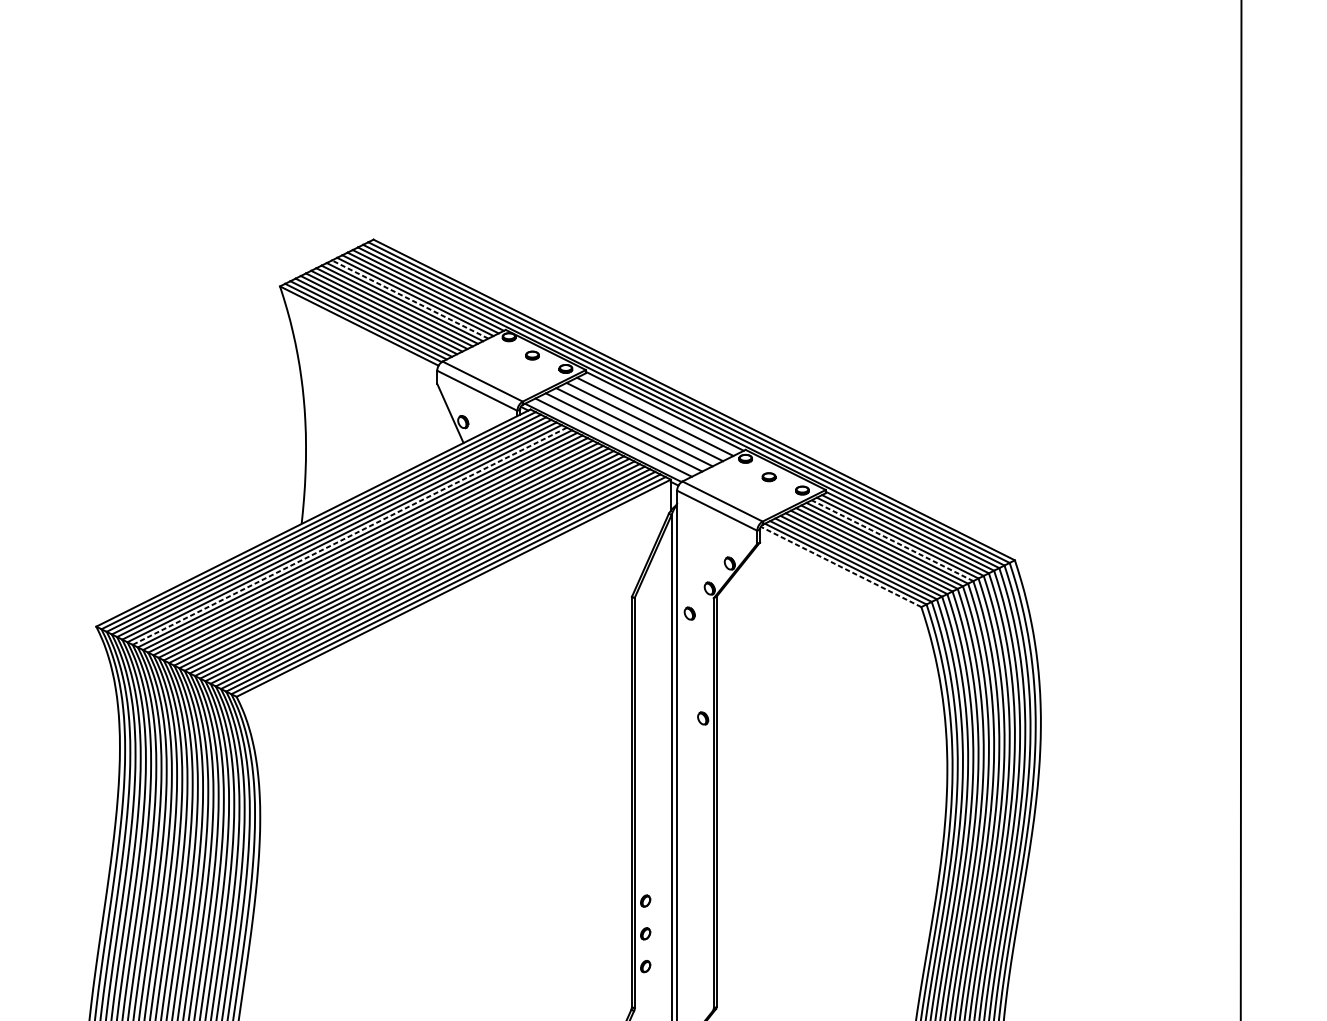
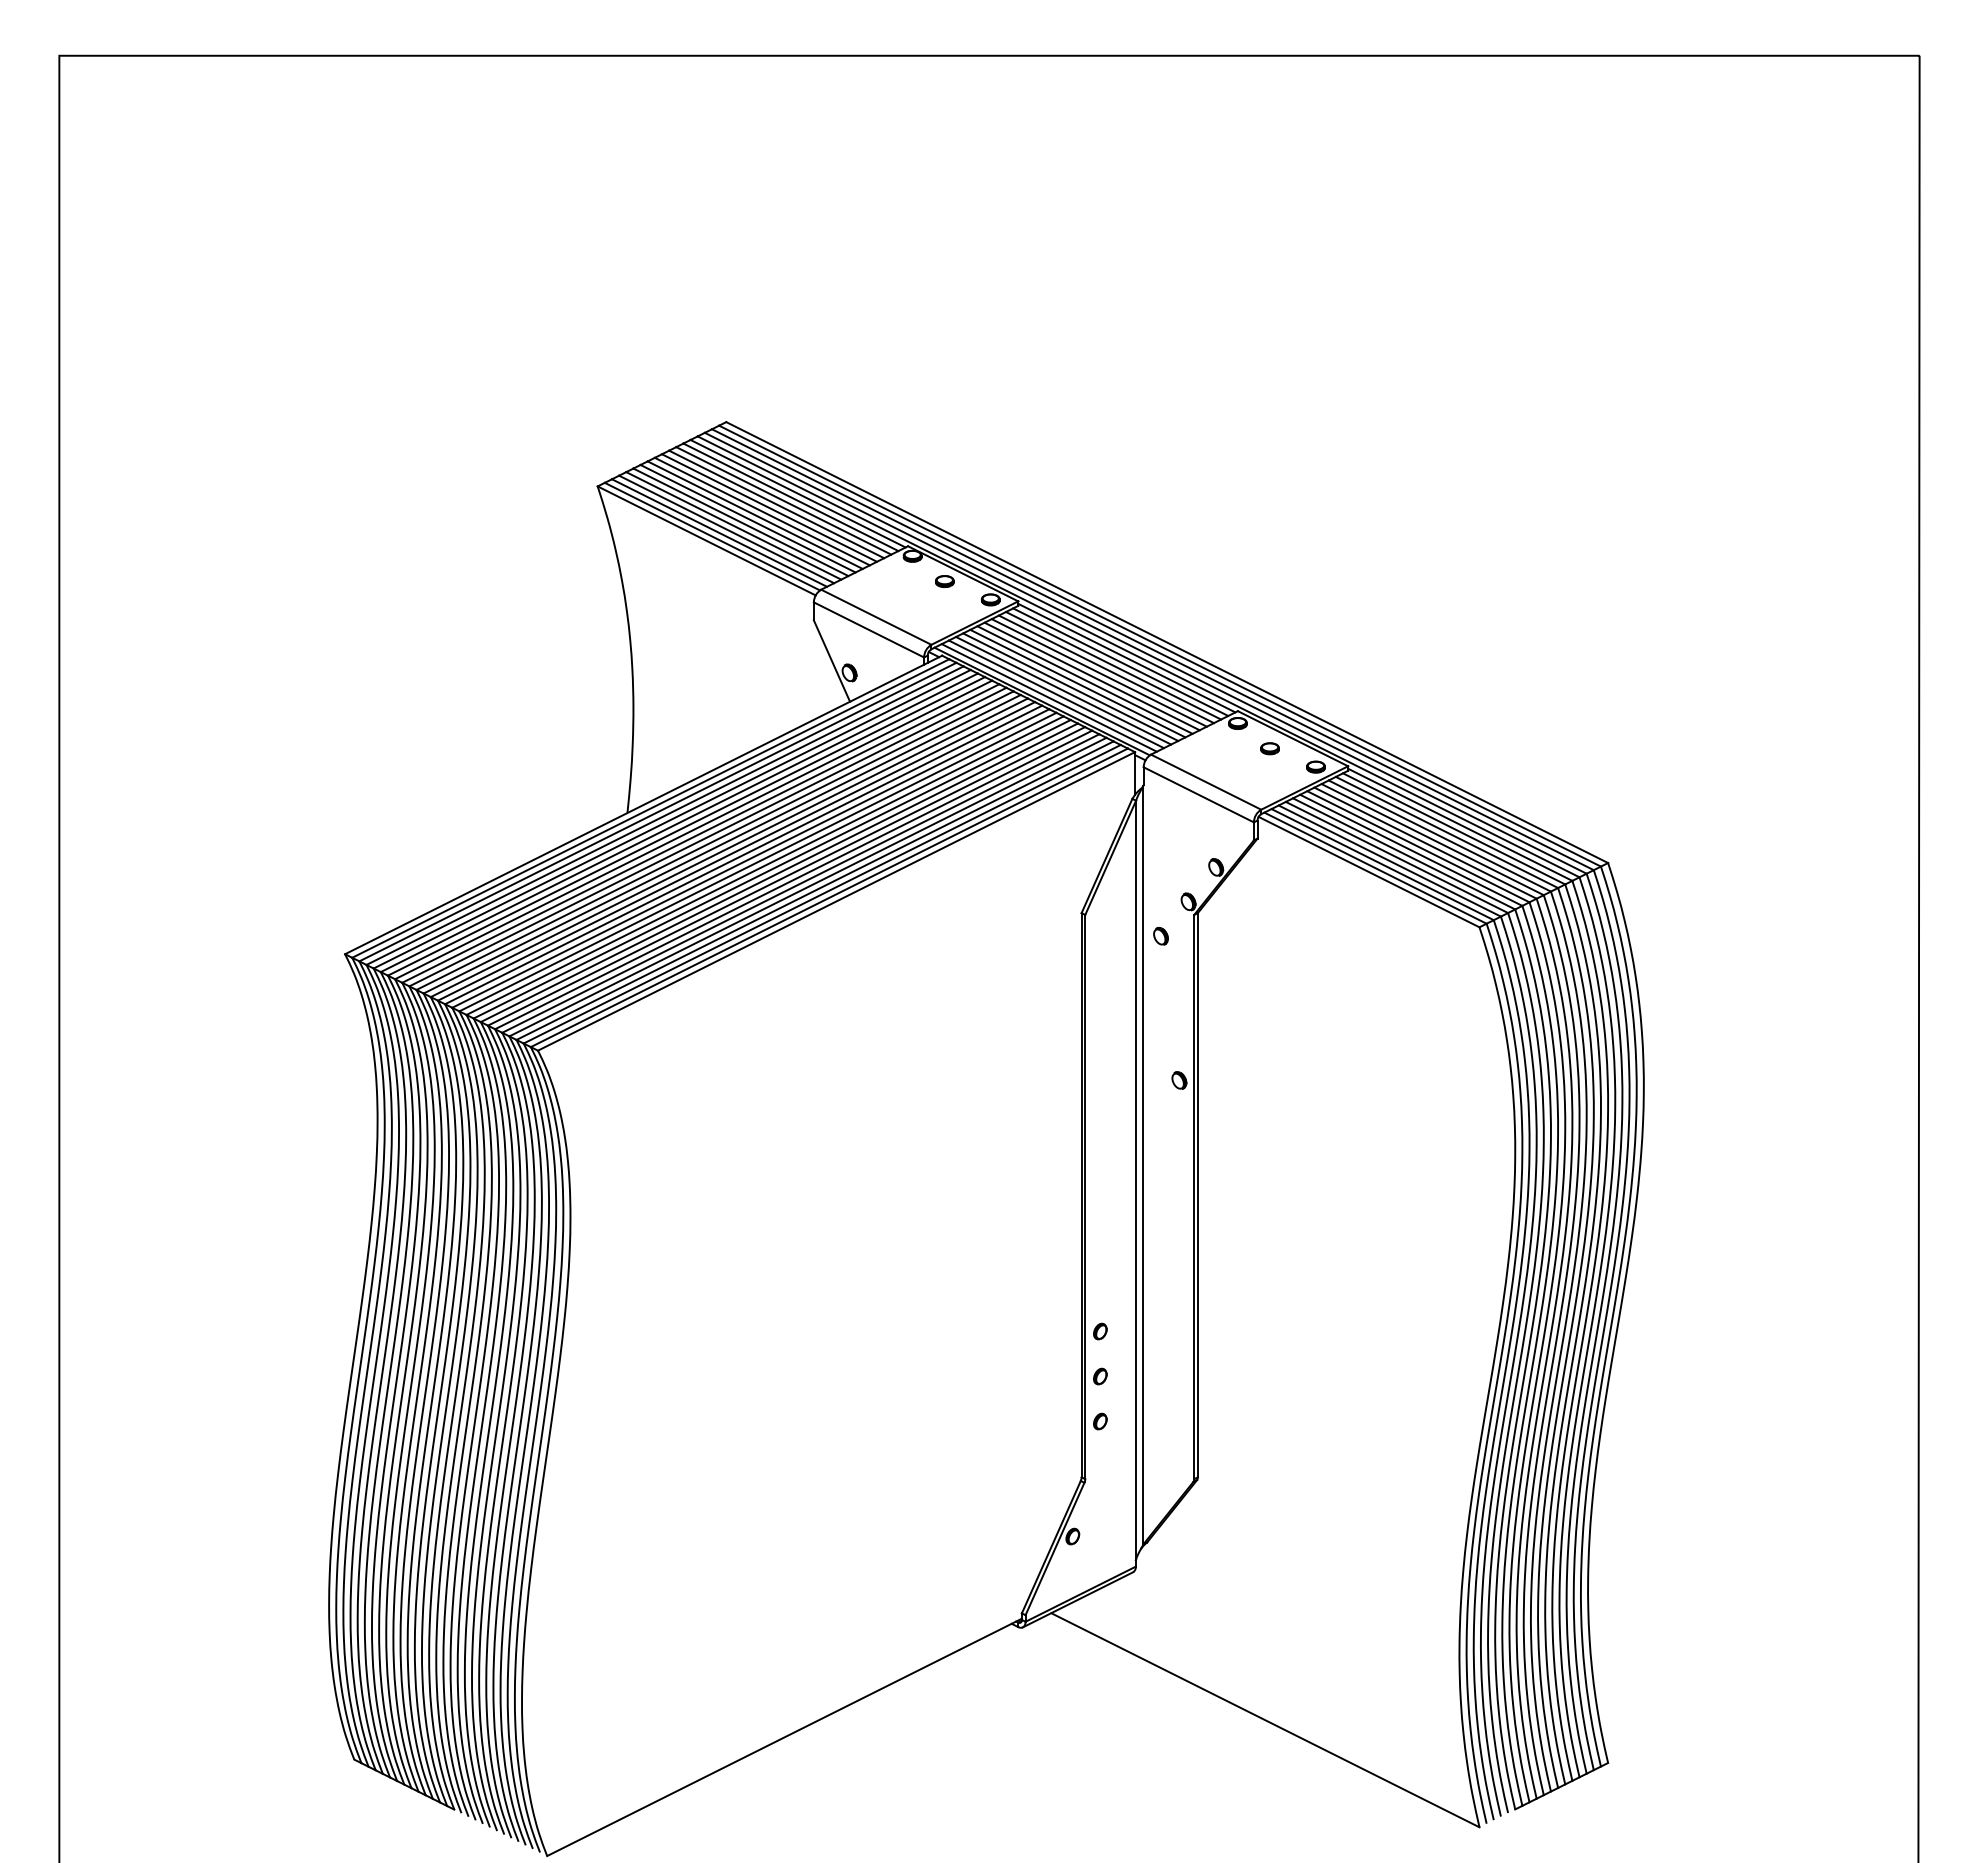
line: (410, 299) -> (776, 504), dashed -> solid
line: (660, 413) -> (1120, 661), added
line: (649, 419) -> (1105, 669), added
line: (639, 424) -> (1091, 676), added
line: (629, 429) -> (1077, 683), added
line: (618, 434) -> (1063, 690), added
line: (607, 439) -> (1048, 697), added
line: (349, 535) -> (693, 829), dashed -> solid
line: (892, 540) -> (1439, 835), dashed -> solid
line: (840, 566) -> (1368, 871), dashed -> solid

